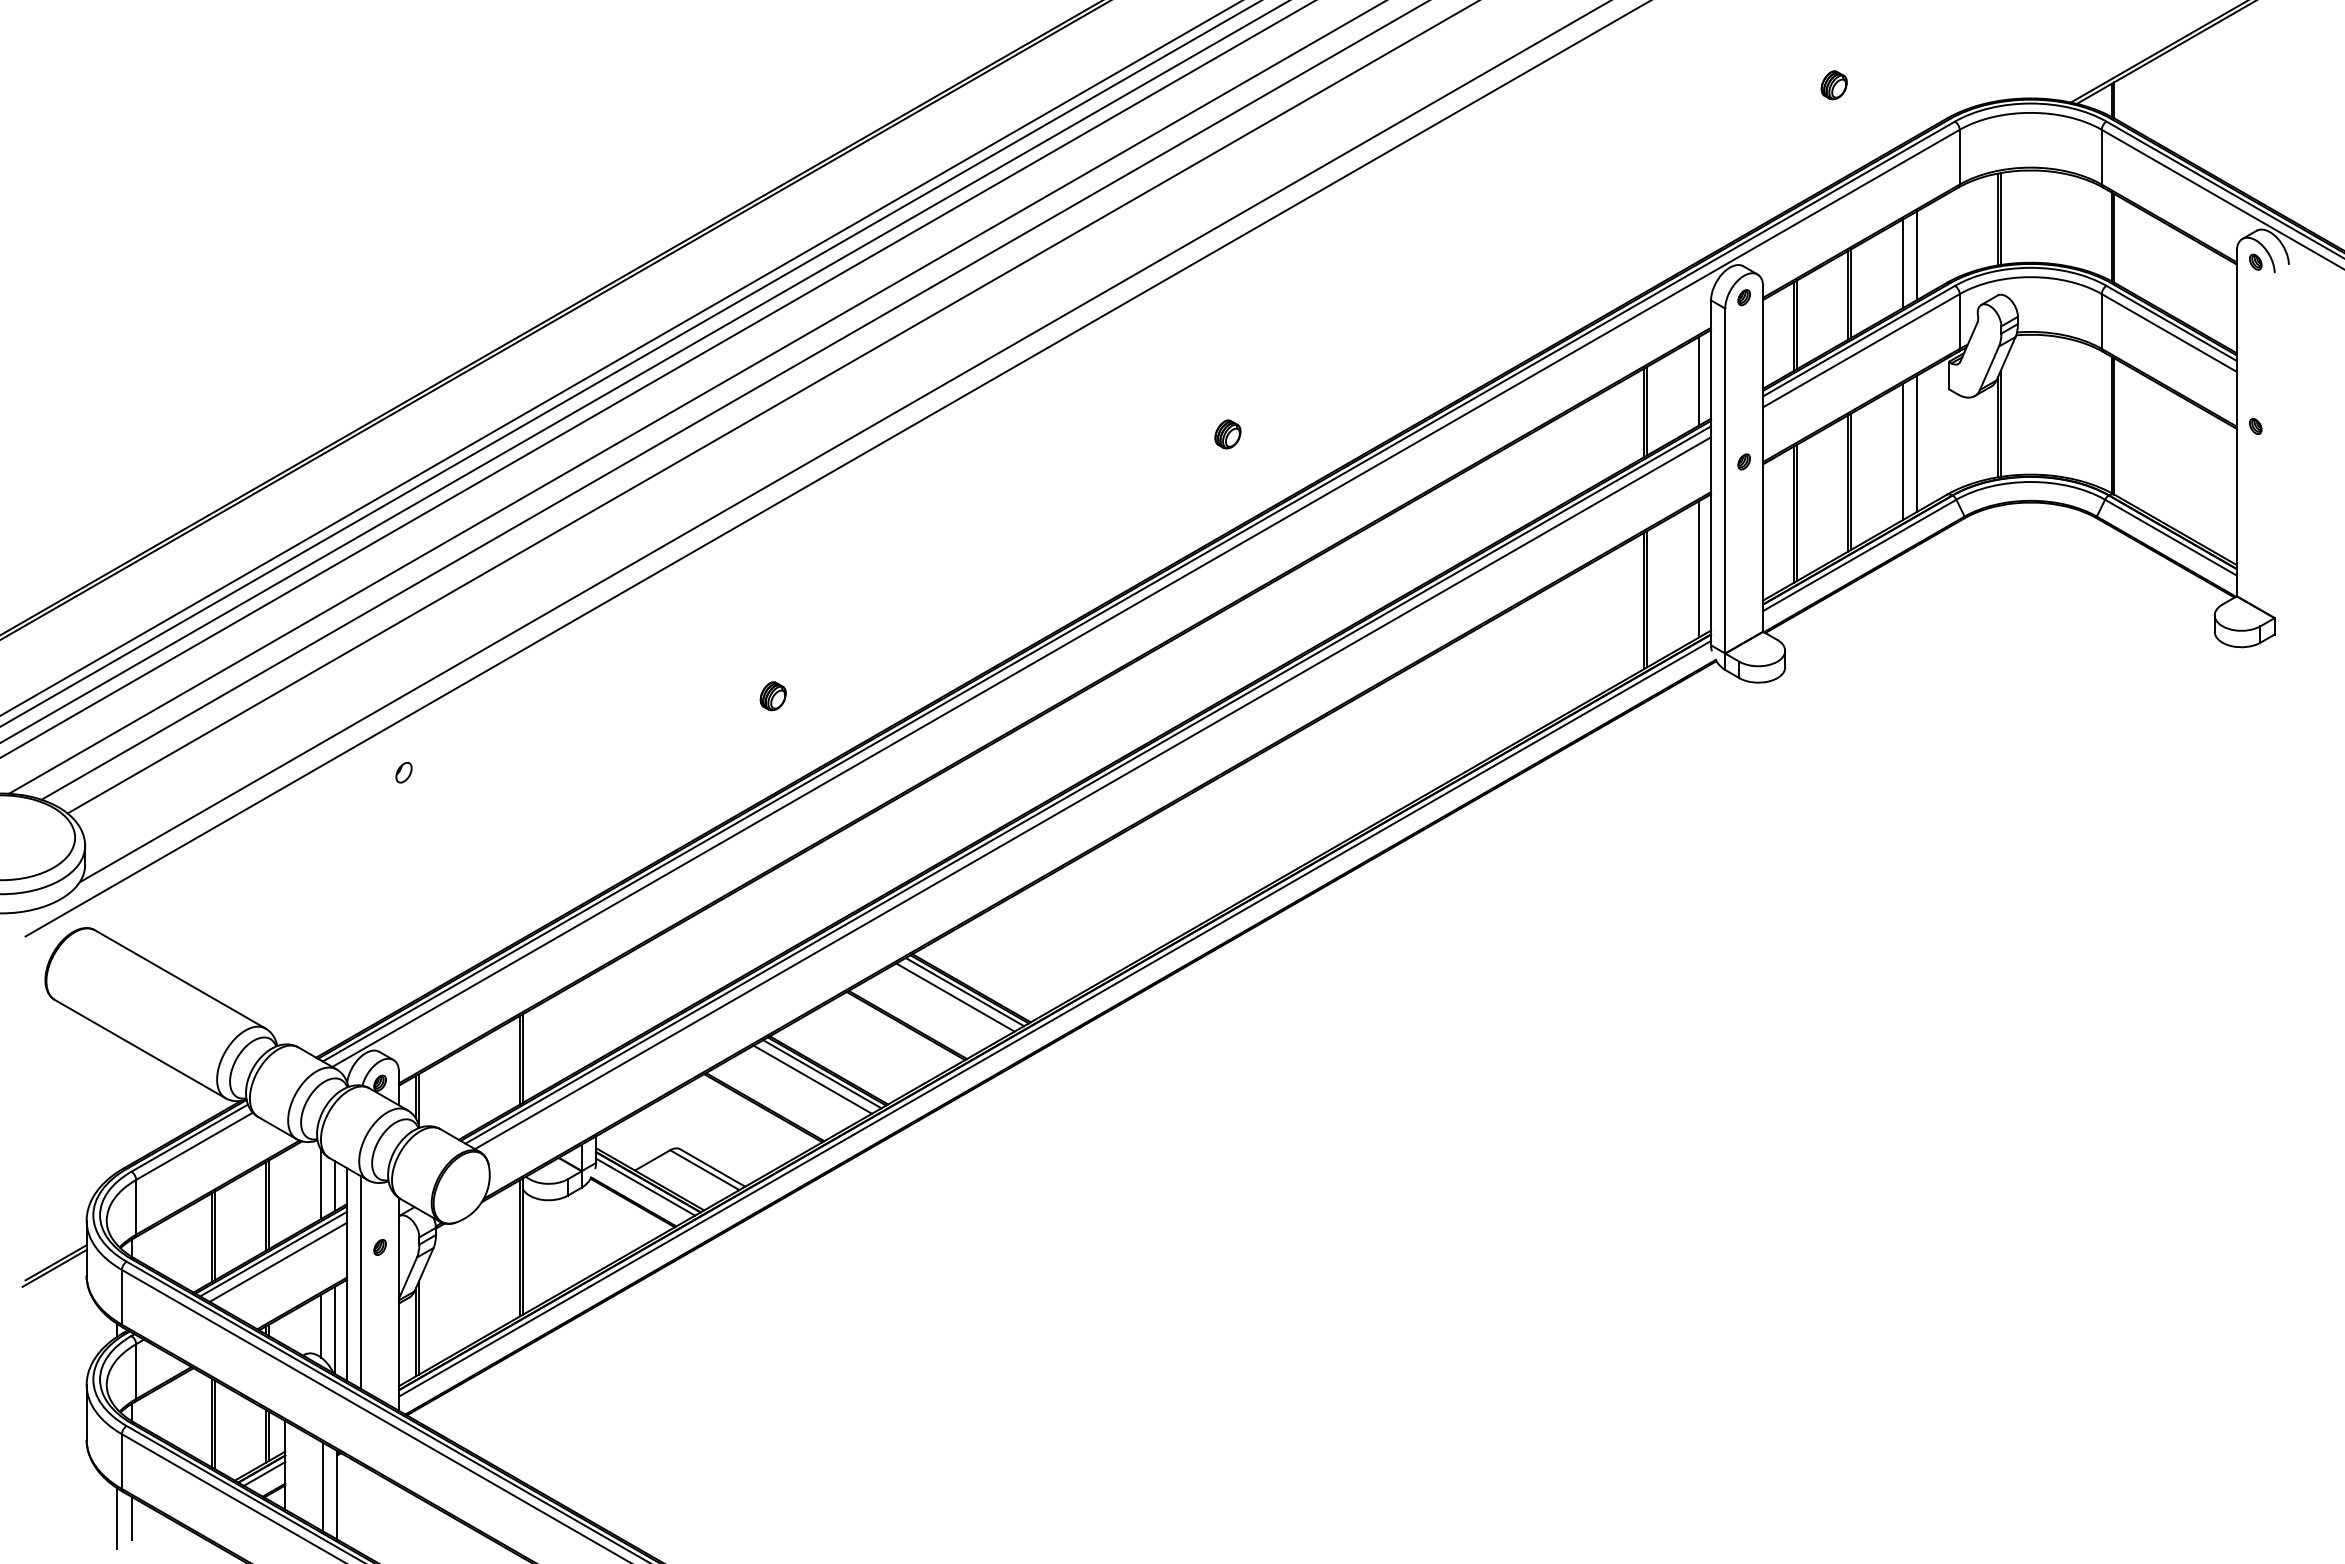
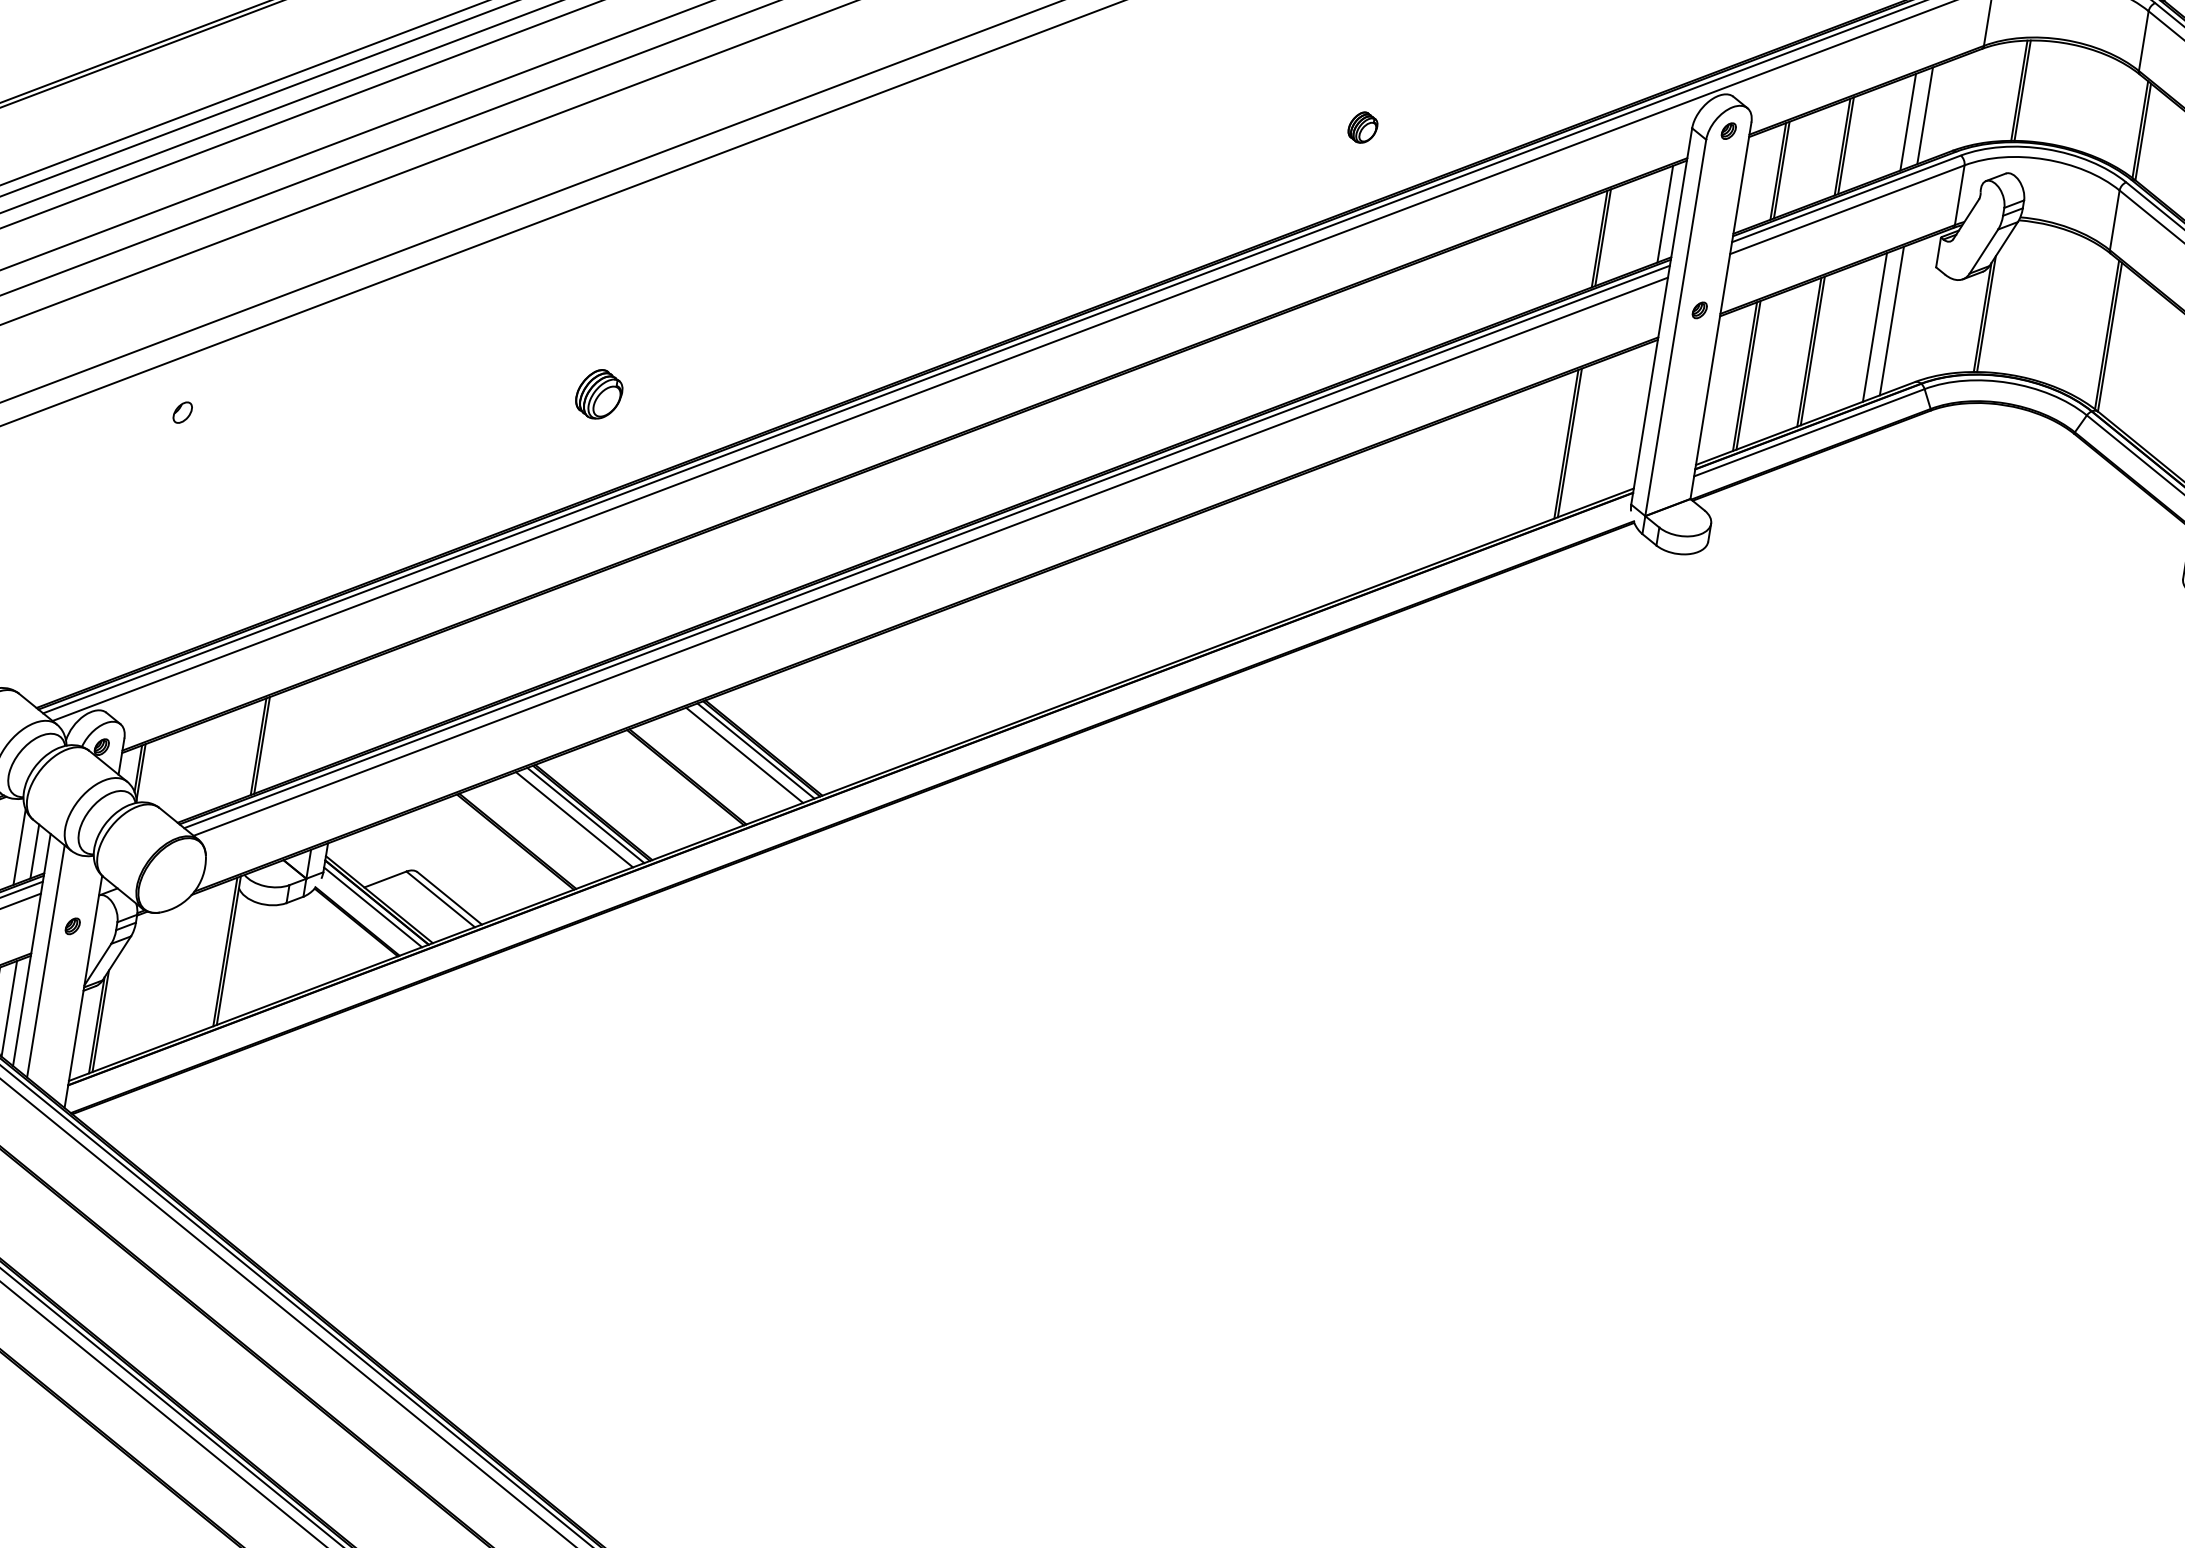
part: (1227, 434) -> (1362, 127), moved
line: (1699, 569) -> (1632, 419), removed
part: (772, 696) -> (598, 394), size x1.6
line: (1055, 1018) -> (850, 795), removed

